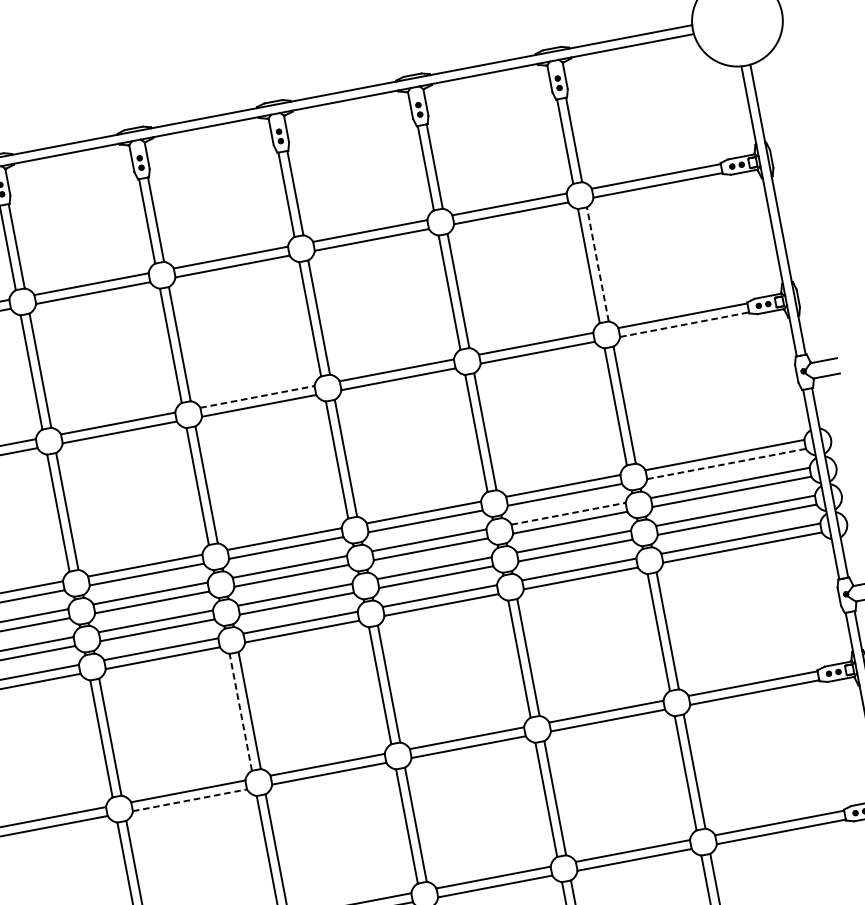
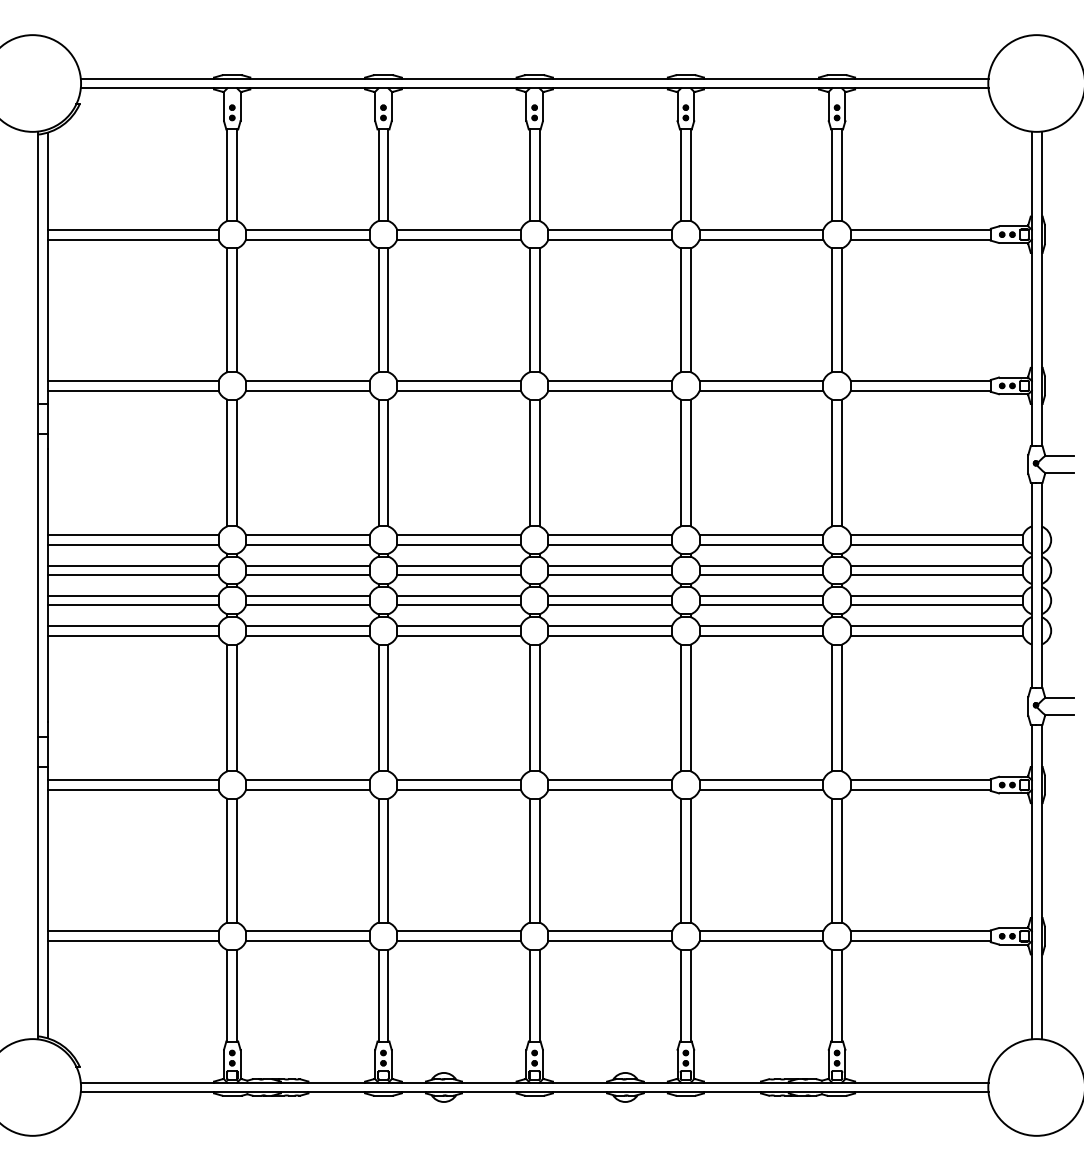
line: (597, 264) -> (841, 310), dashed -> solid
line: (684, 324) -> (920, 390), dashed -> solid
line: (257, 397) -> (459, 381), dashed -> solid
line: (727, 463) -> (937, 544), dashed -> solid
line: (568, 513) -> (761, 565), dashed -> solid
line: (240, 711) -> (378, 707), dashed -> solid
line: (189, 799) -> (307, 789), dashed -> solid

